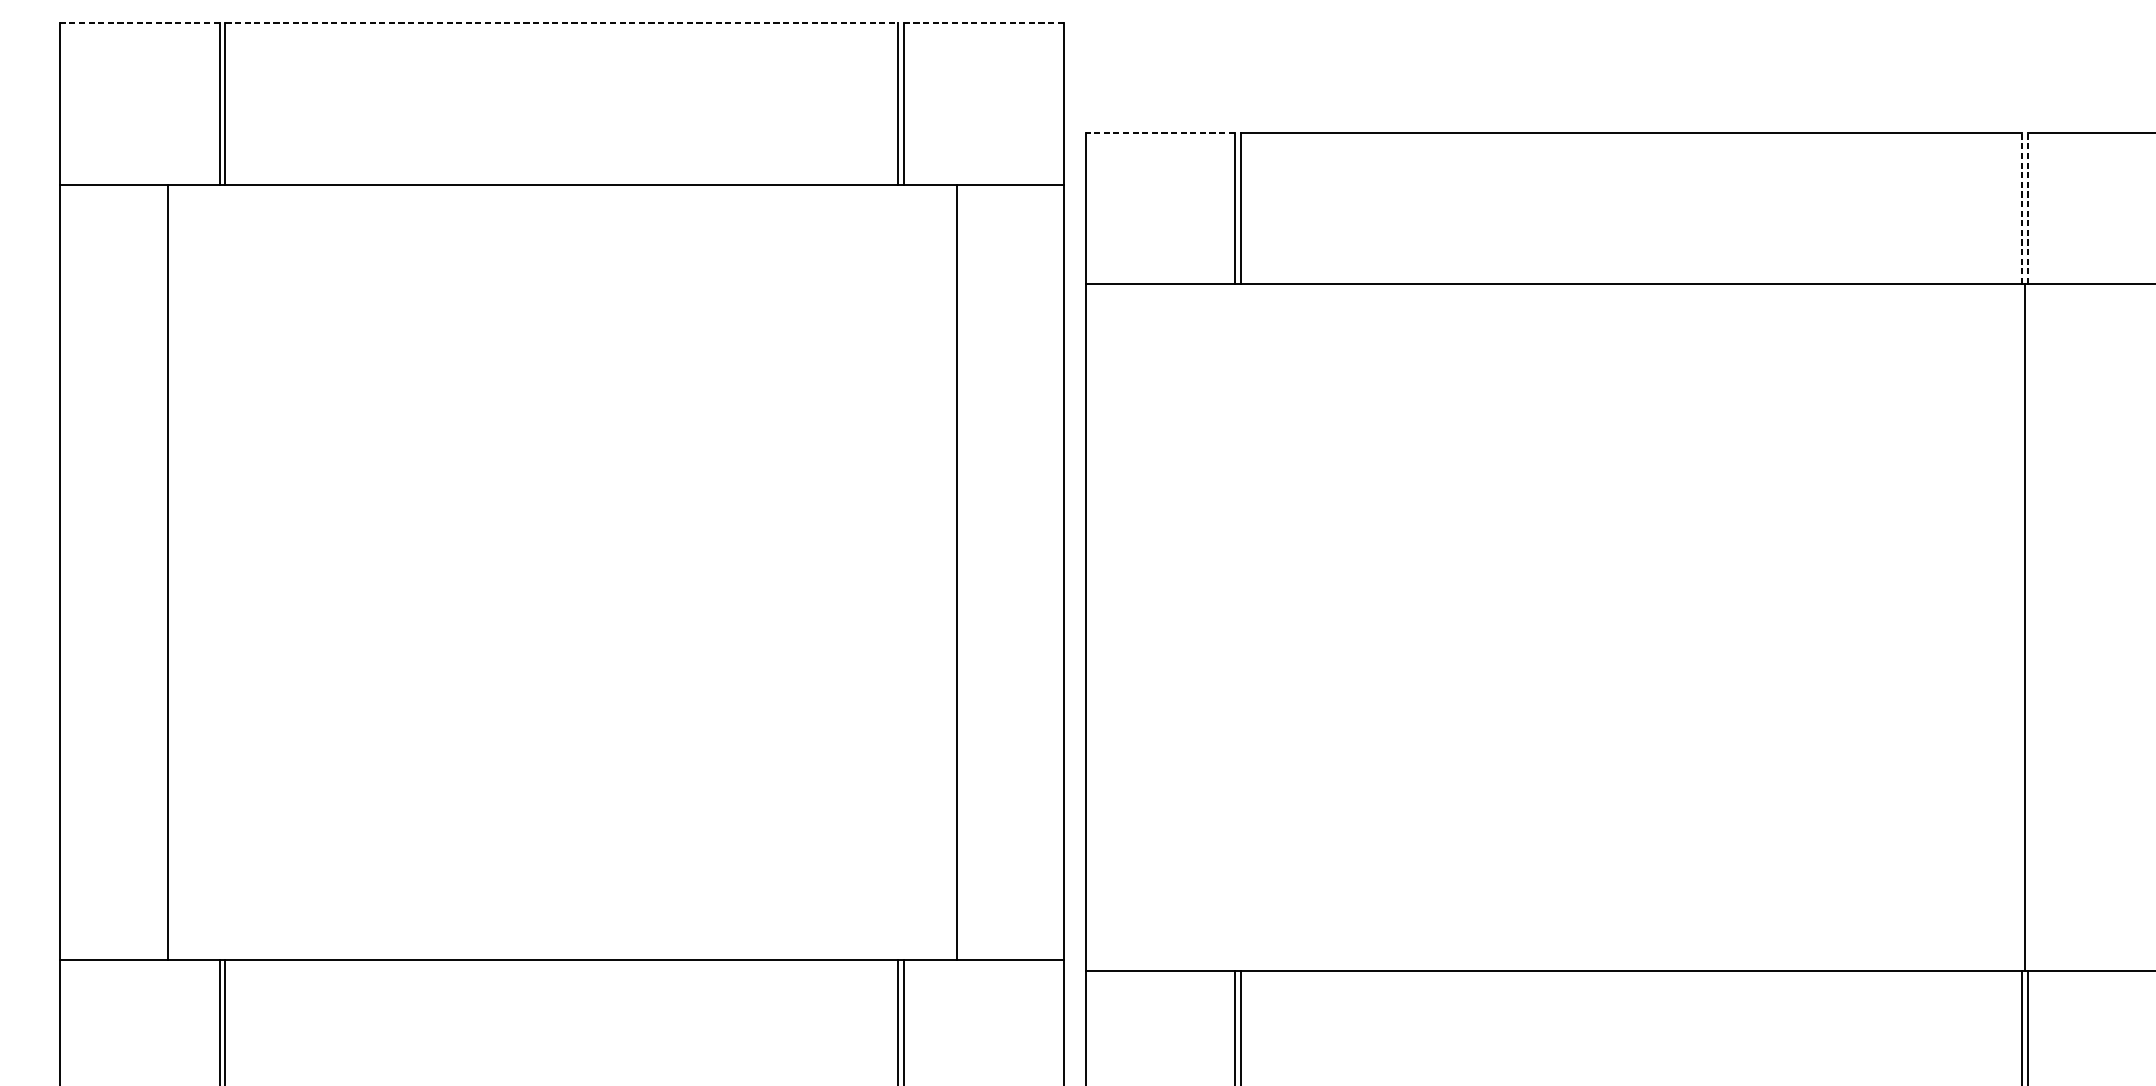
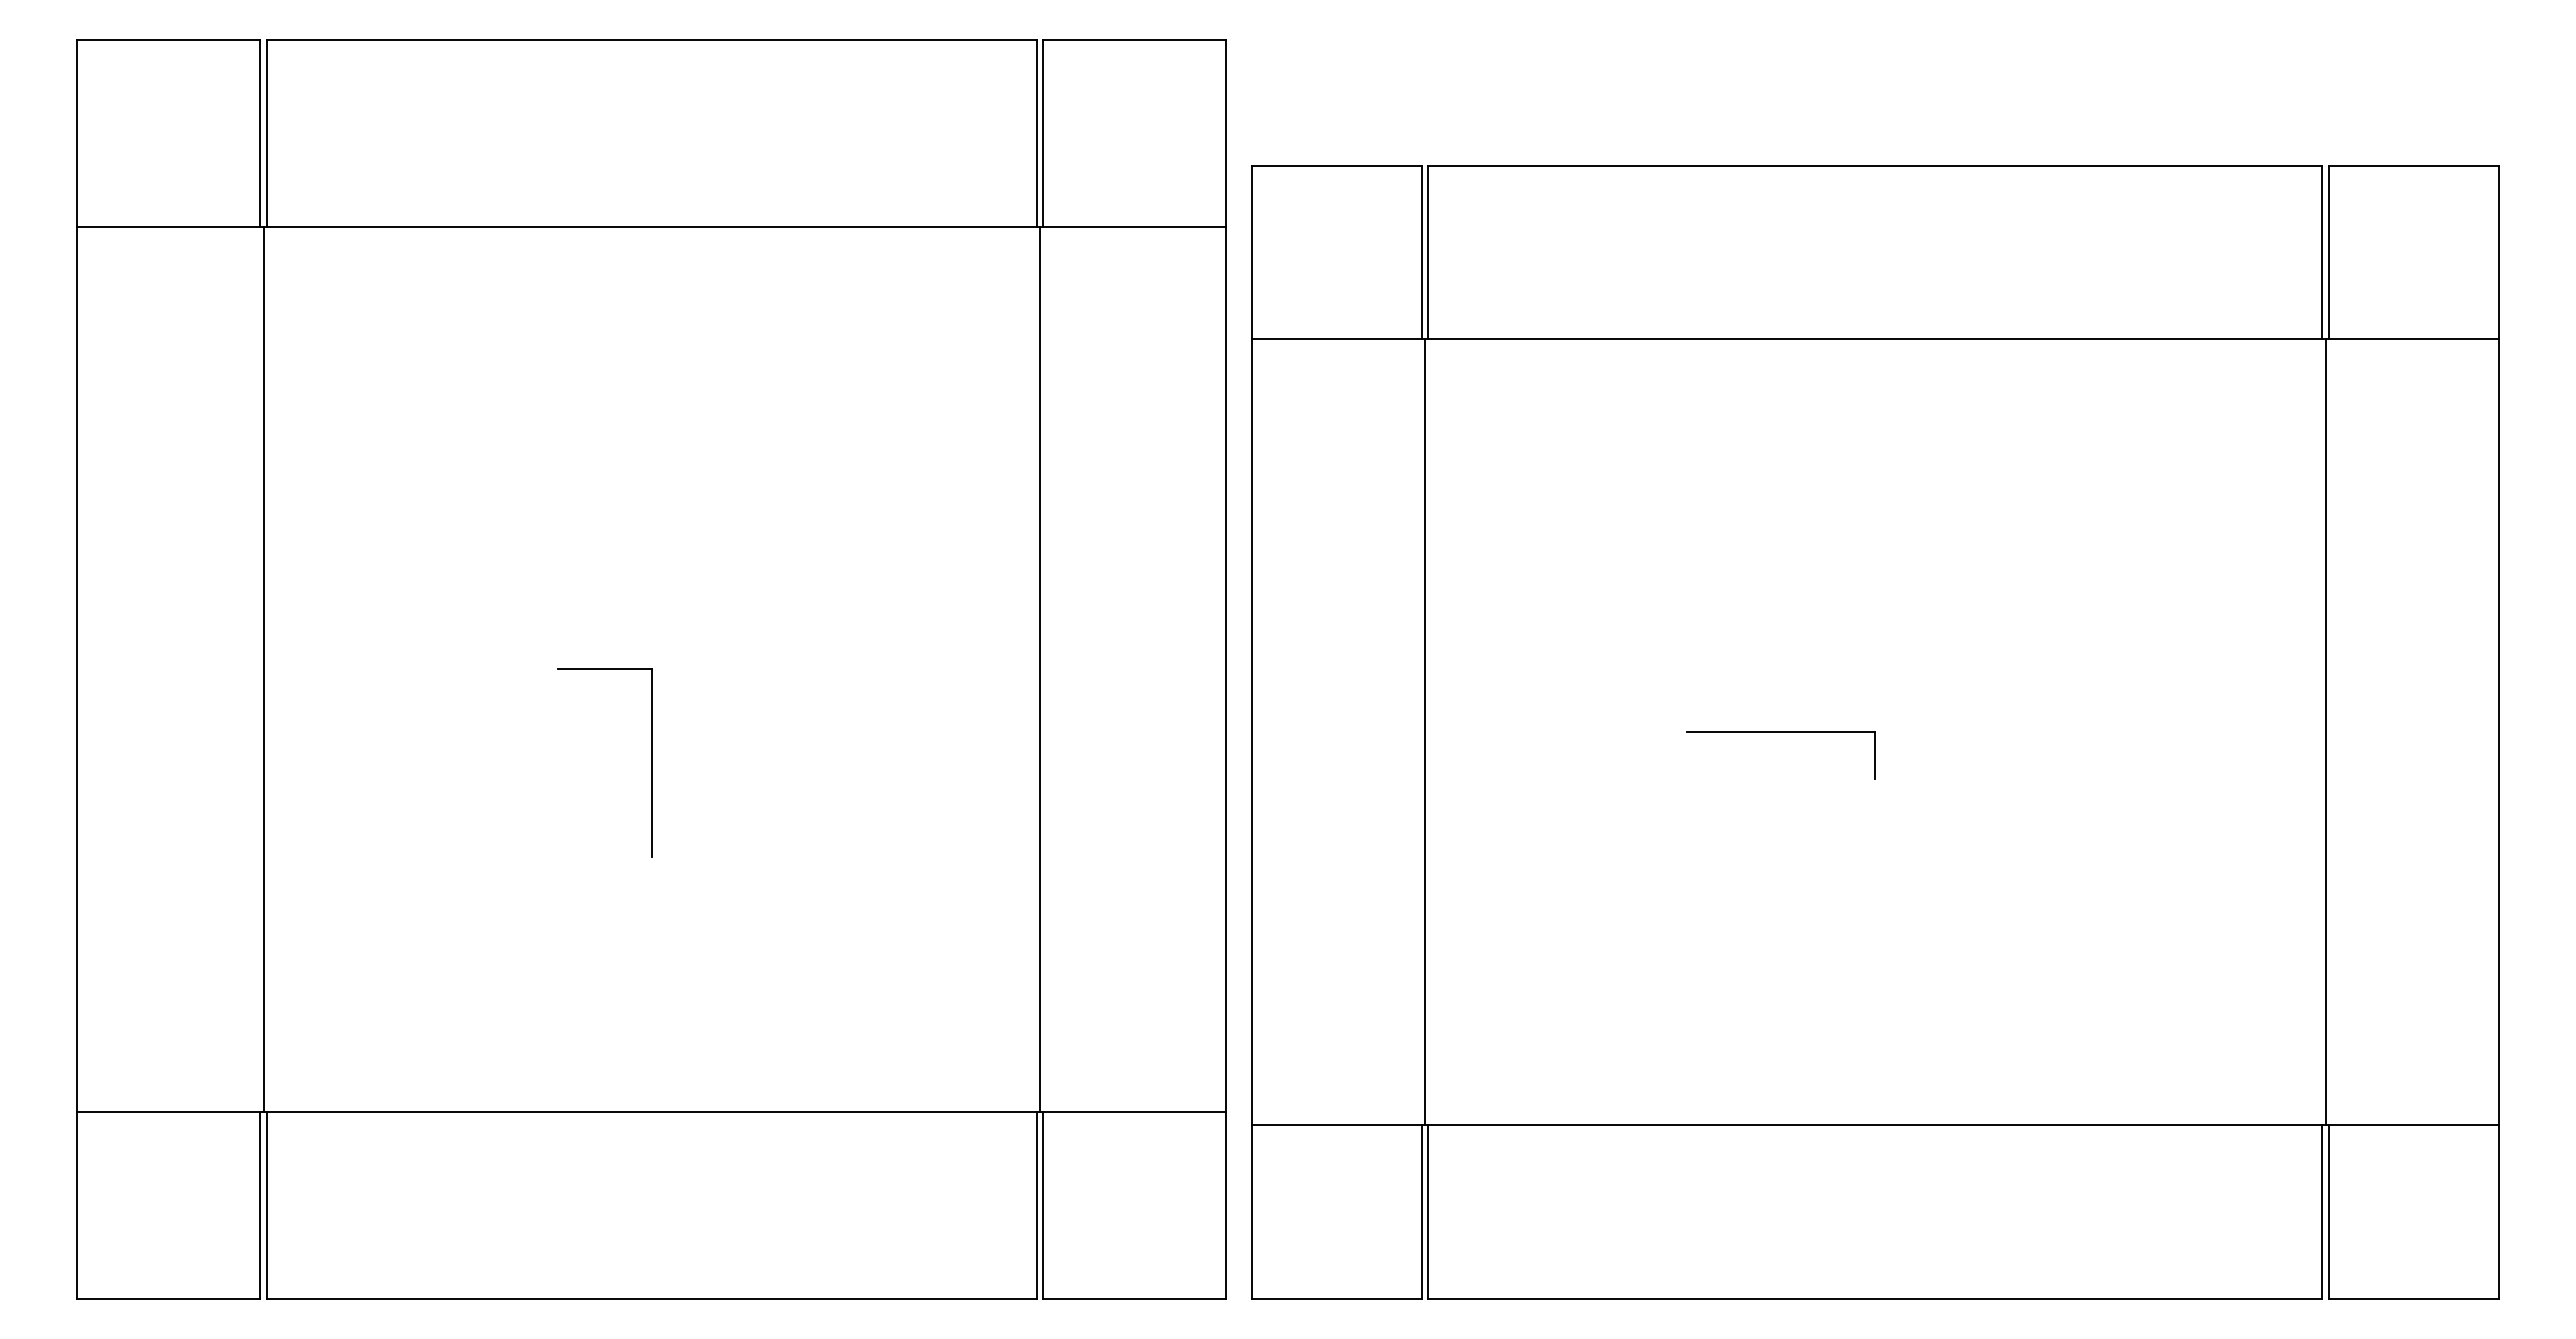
line: (139, 22) -> (168, 40), dashed -> solid
line: (561, 22) -> (651, 40), dashed -> solid
line: (983, 22) -> (1134, 40), dashed -> solid
line: (1160, 132) -> (1336, 166), dashed -> solid
line: (2022, 208) -> (2322, 252), dashed -> solid
line: (2027, 208) -> (2328, 252), dashed -> solid
line: (168, 572) -> (263, 669), moved
line: (956, 572) -> (1039, 669), moved
line: (1238, 627) -> (1425, 732), added
part: (1548, 627) -> (1780, 732), added
part: (561, 653) -> (651, 762), added

